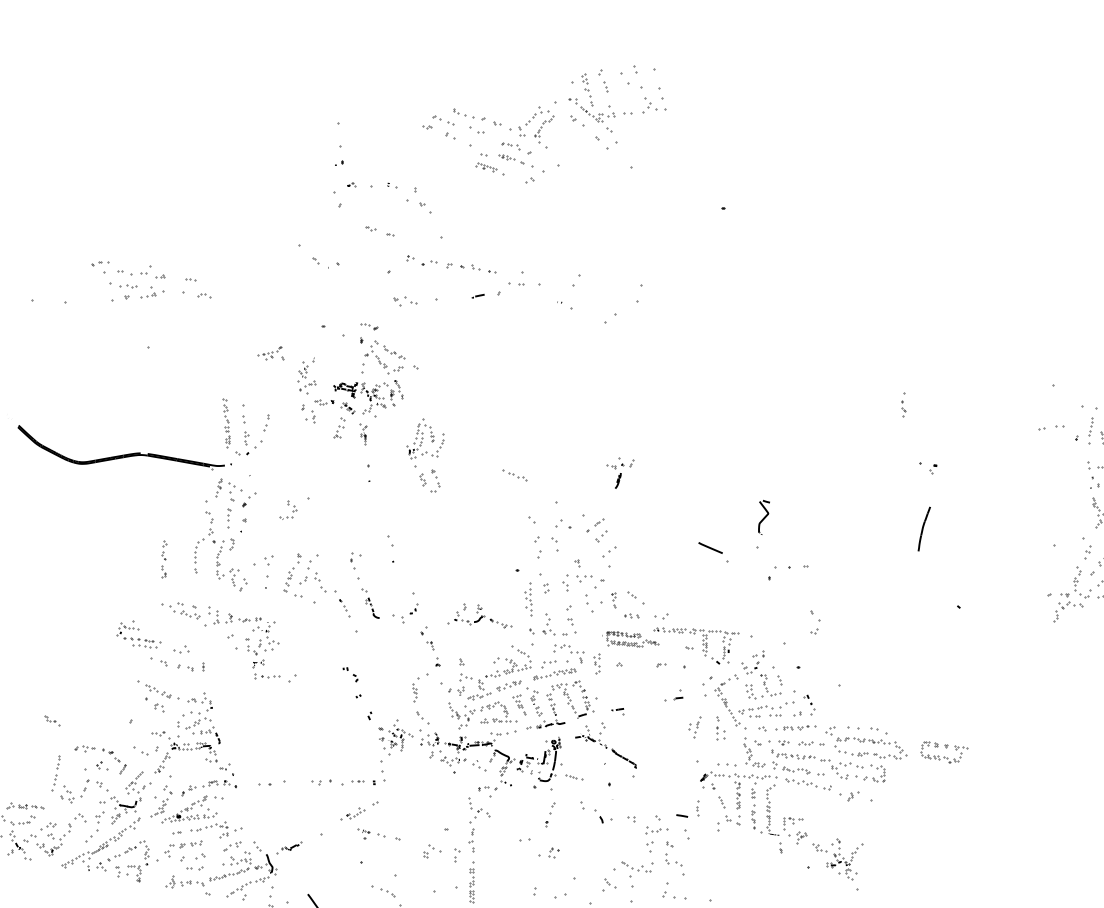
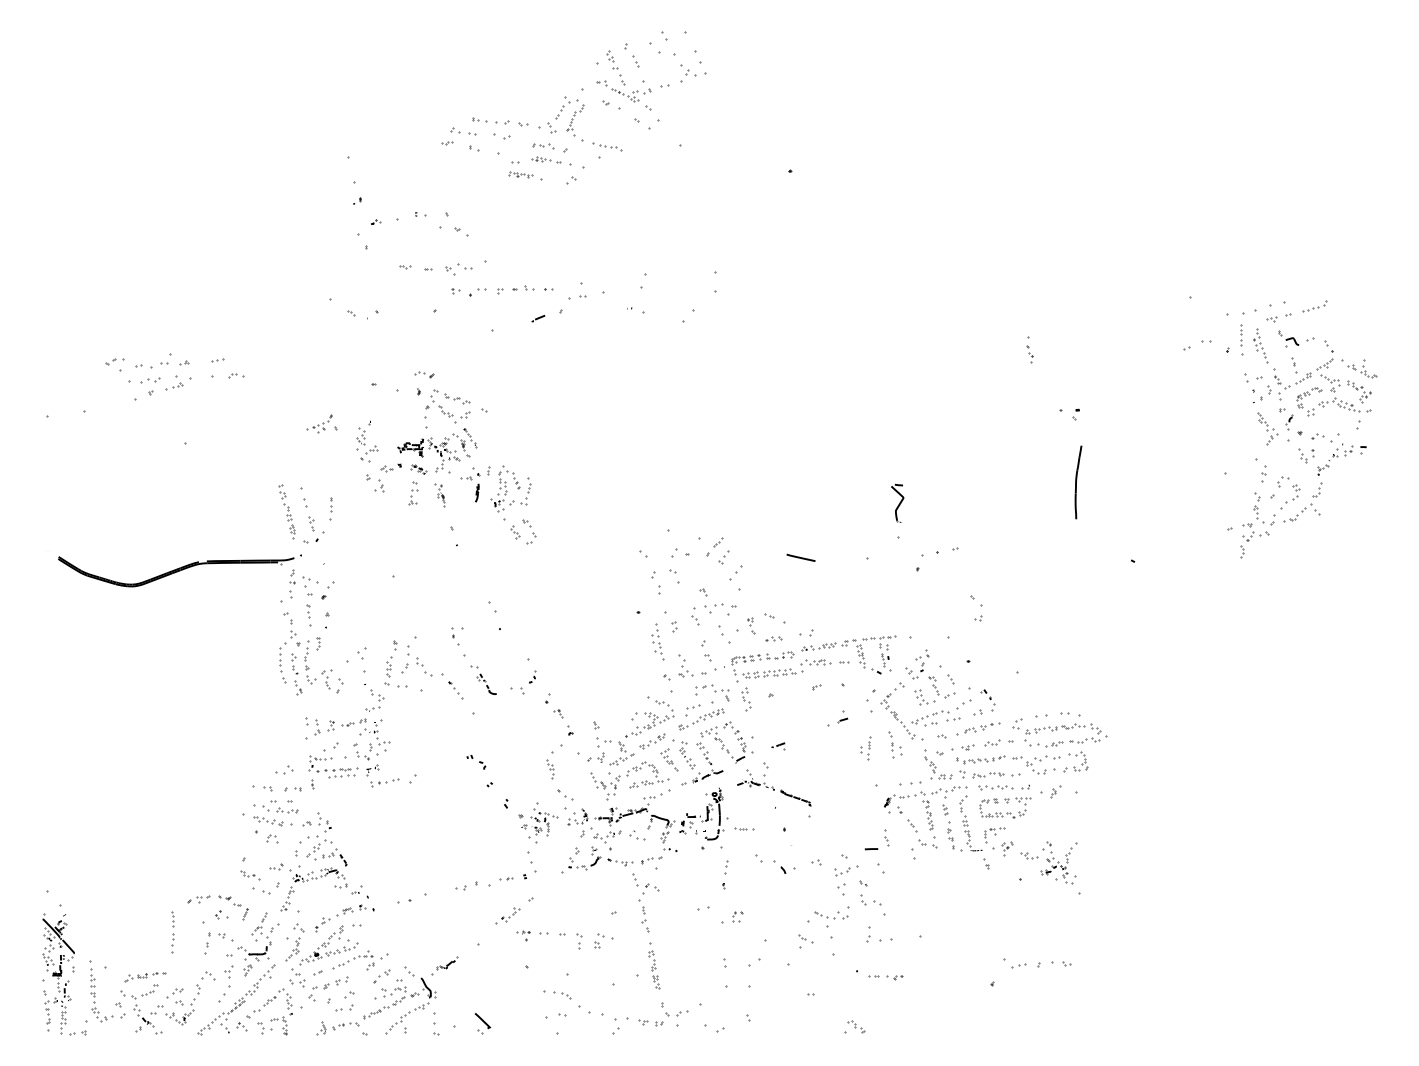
part: (404, 302) -> (458, 269), moved
part: (264, 428) -> (330, 508), size x0.71
part: (618, 473) -> (475, 484), moved
part: (515, 475) -> (607, 146), moved
part: (219, 487) -> (292, 583), size x1.43
part: (289, 510) -> (374, 700), moved
part: (924, 529) -> (1078, 482), size x1.43
line: (710, 547) -> (800, 557), moved
part: (164, 559) -> (296, 674), moved
part: (180, 609) -> (275, 806), moved
part: (481, 617) -> (597, 859), moved
part: (139, 633) -> (333, 763), moved
part: (630, 640) -> (777, 666), size x1.67
part: (52, 720) -> (250, 875), moved
part: (943, 752) -> (1005, 807), moved
part: (67, 794) -> (297, 977), moved
part: (456, 856) -> (579, 941), moved

